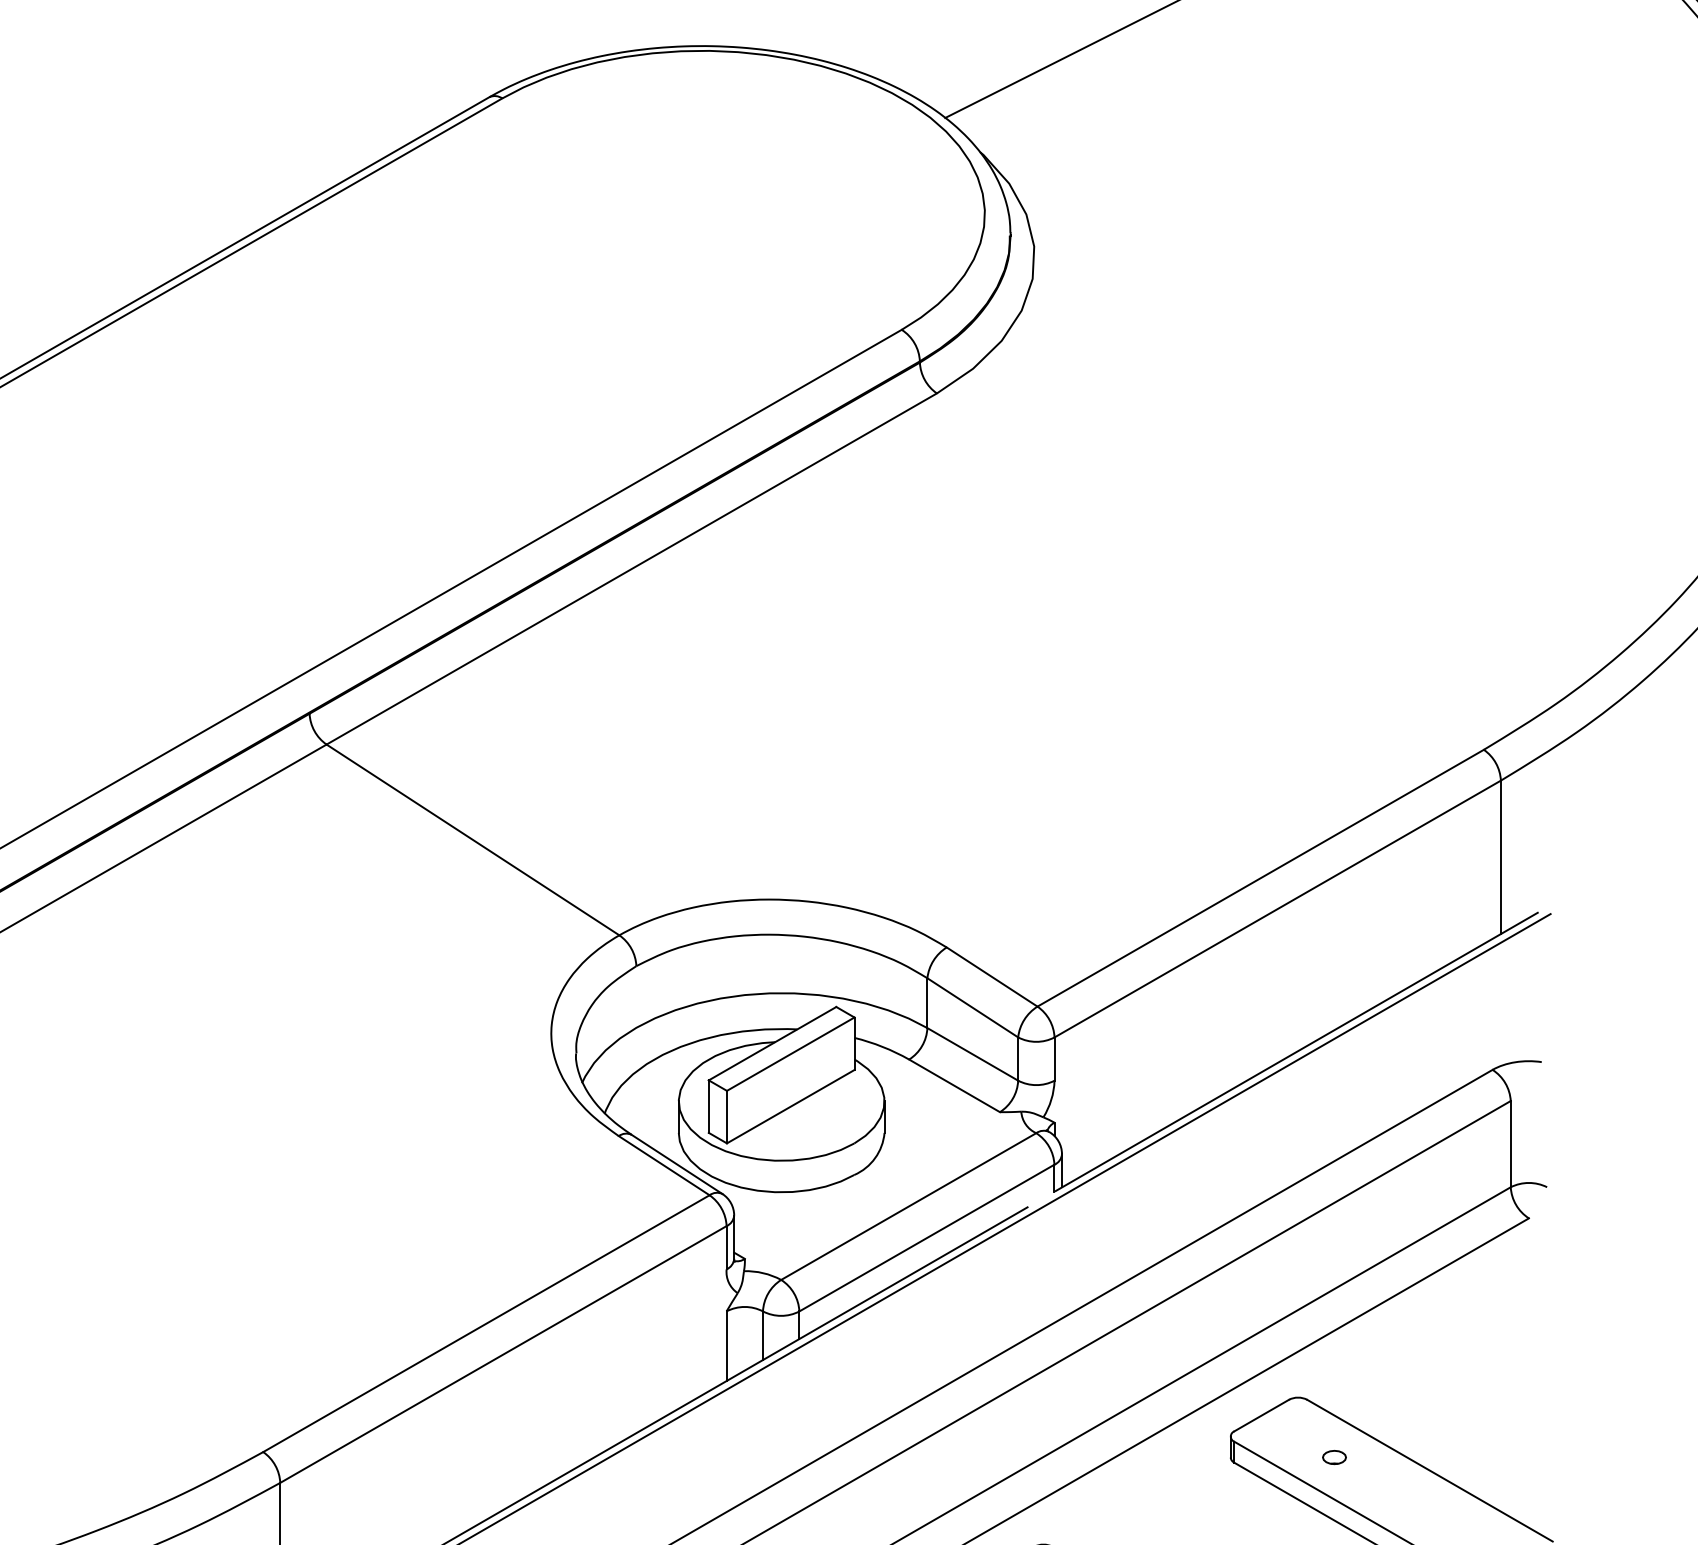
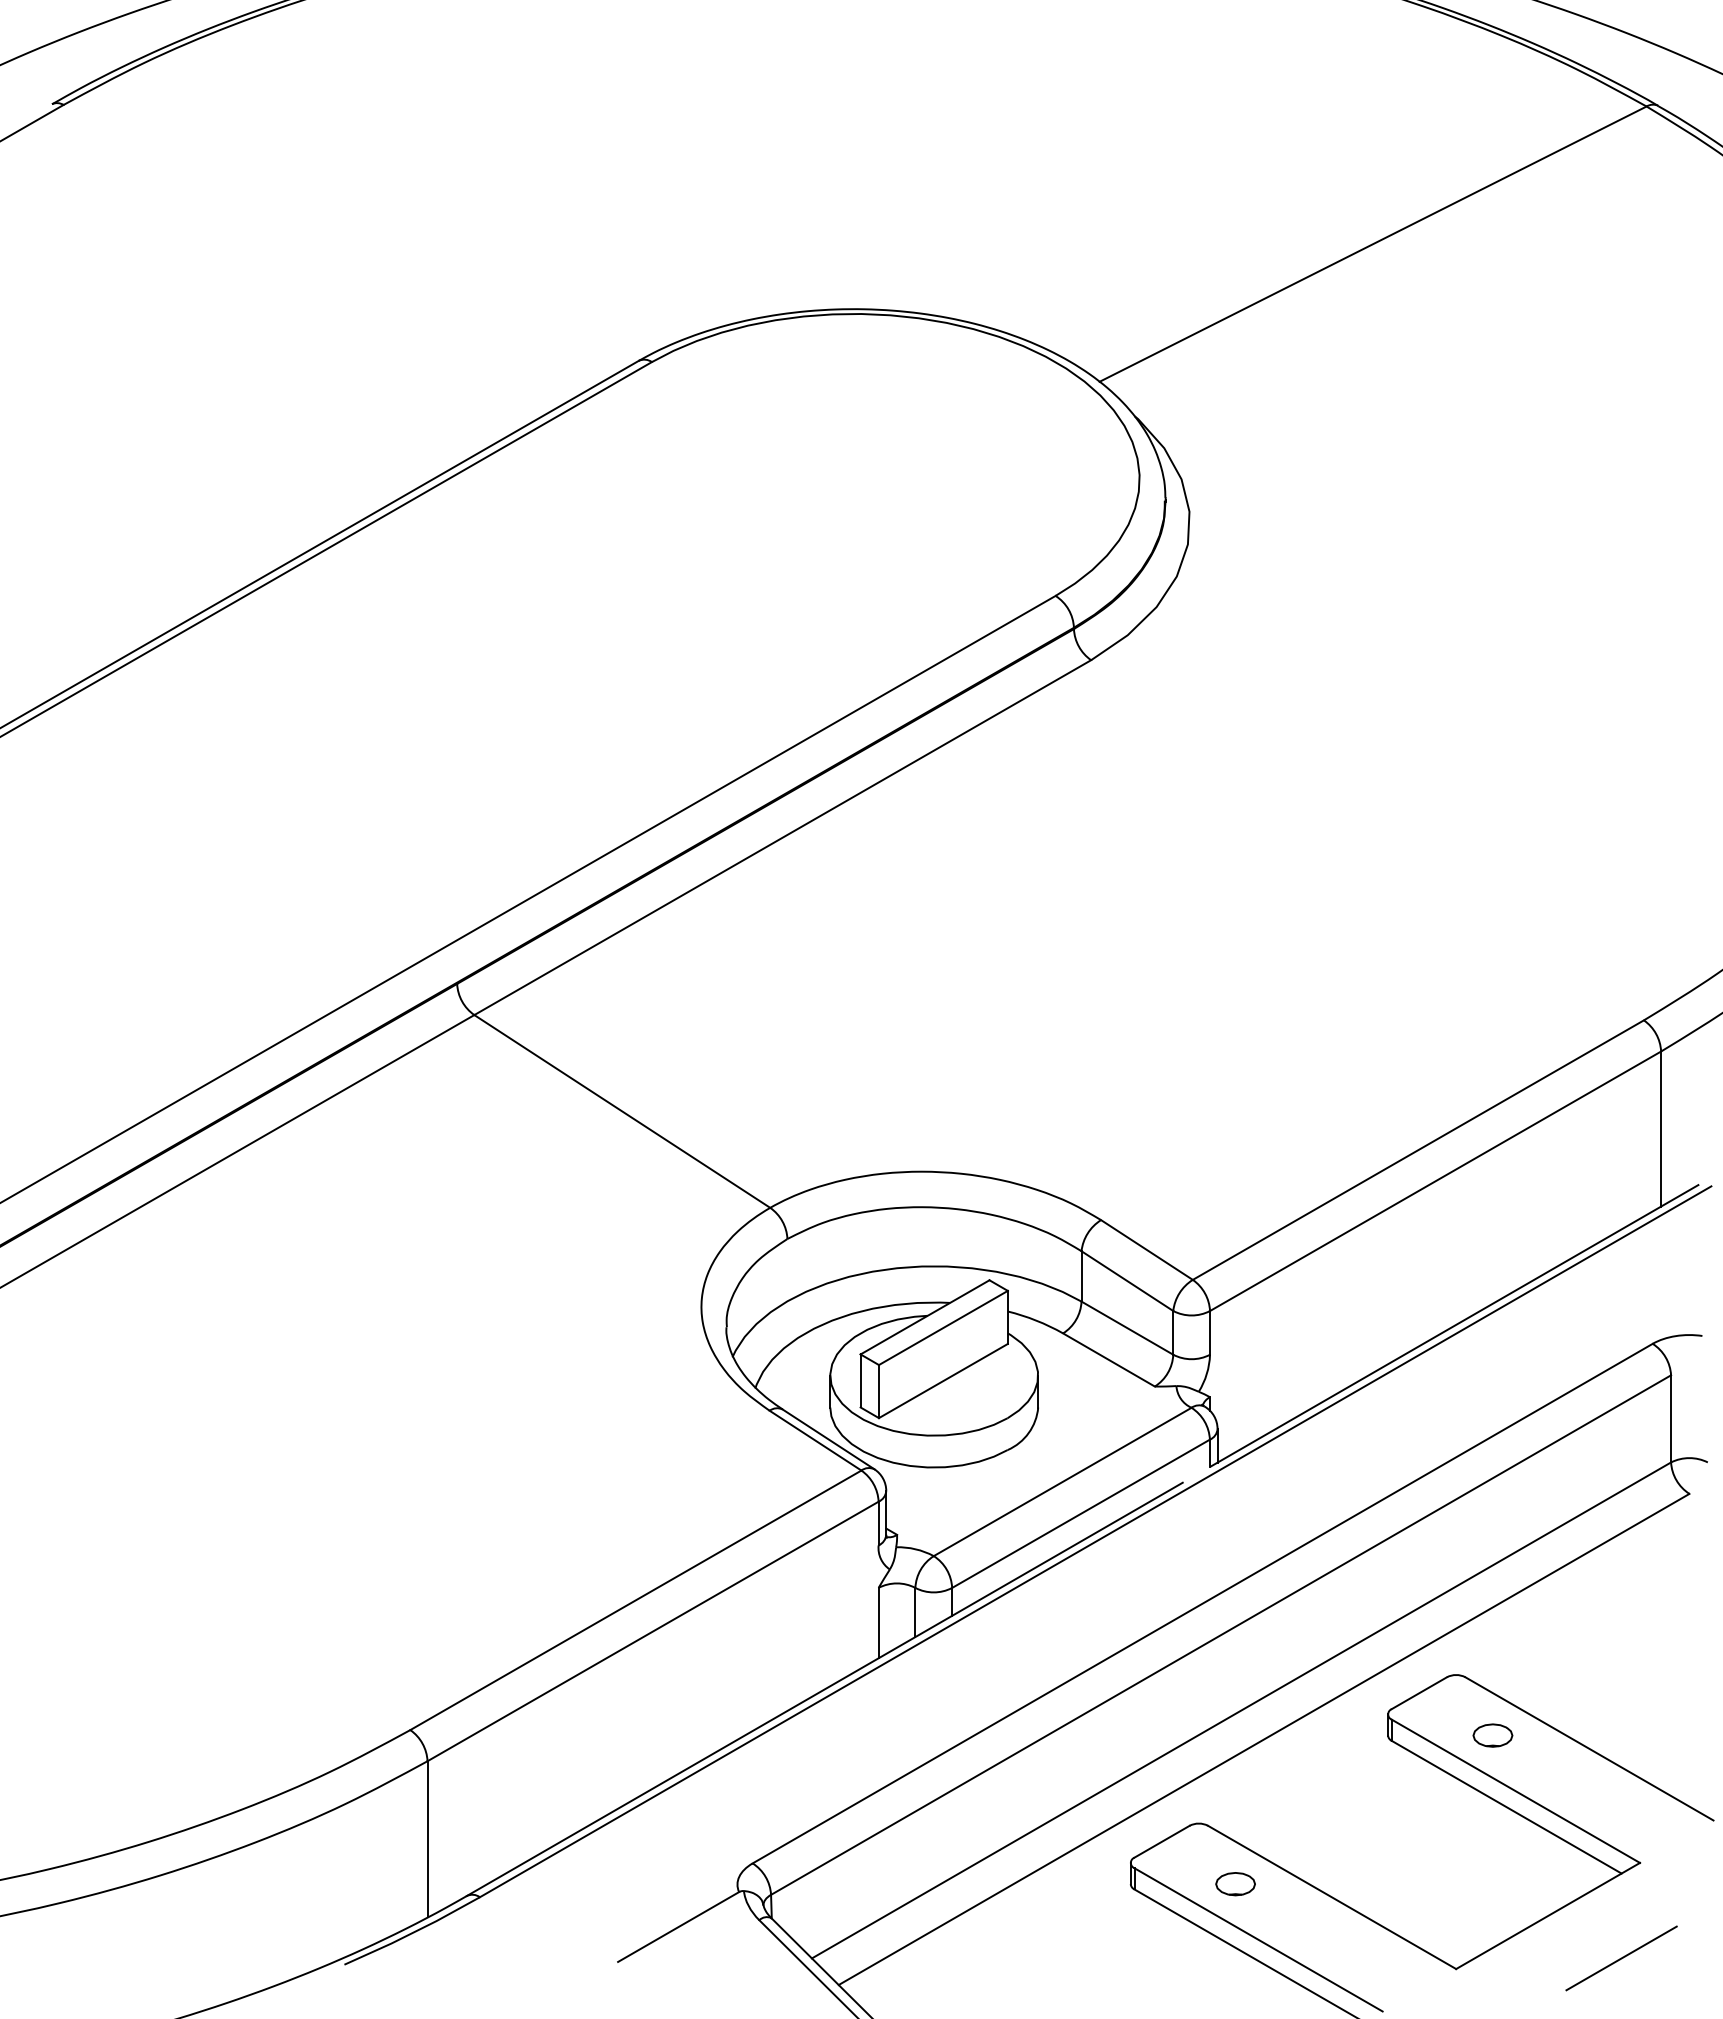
part: (1334, 1457) -> (1492, 1735), size x1.67

